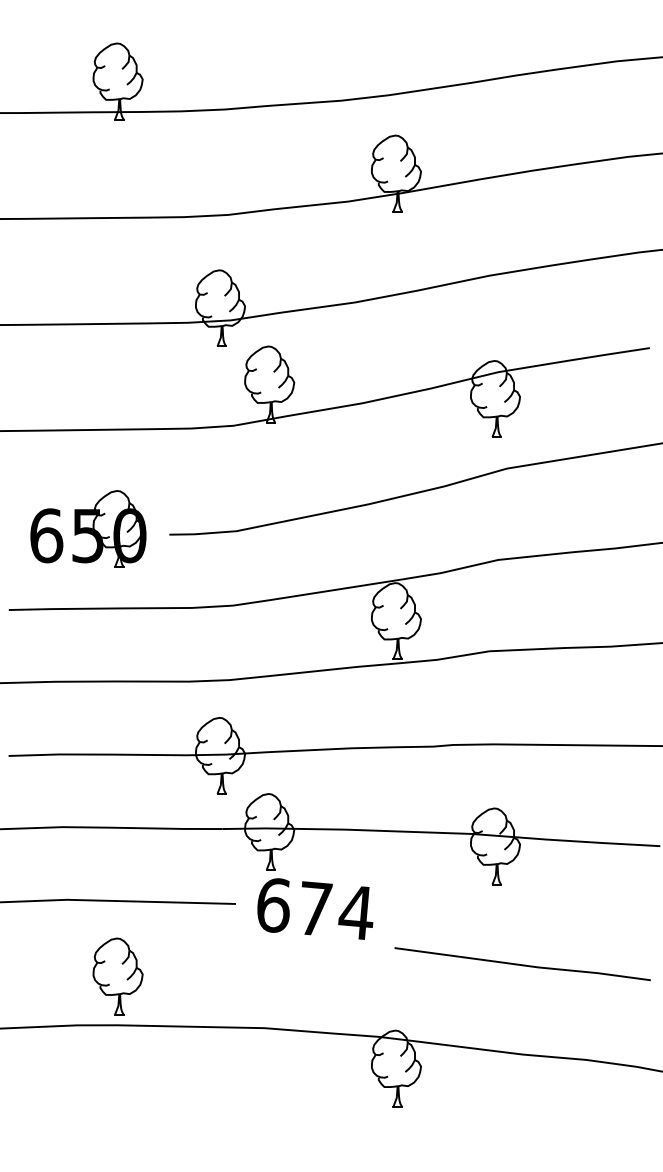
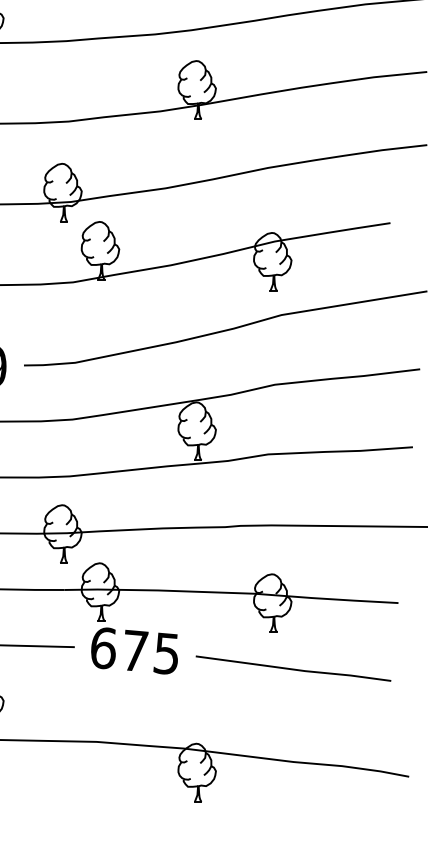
text: (355, 912) -> (165, 653), 674 -> 675
line: (522, 964) -> (293, 668), moved

